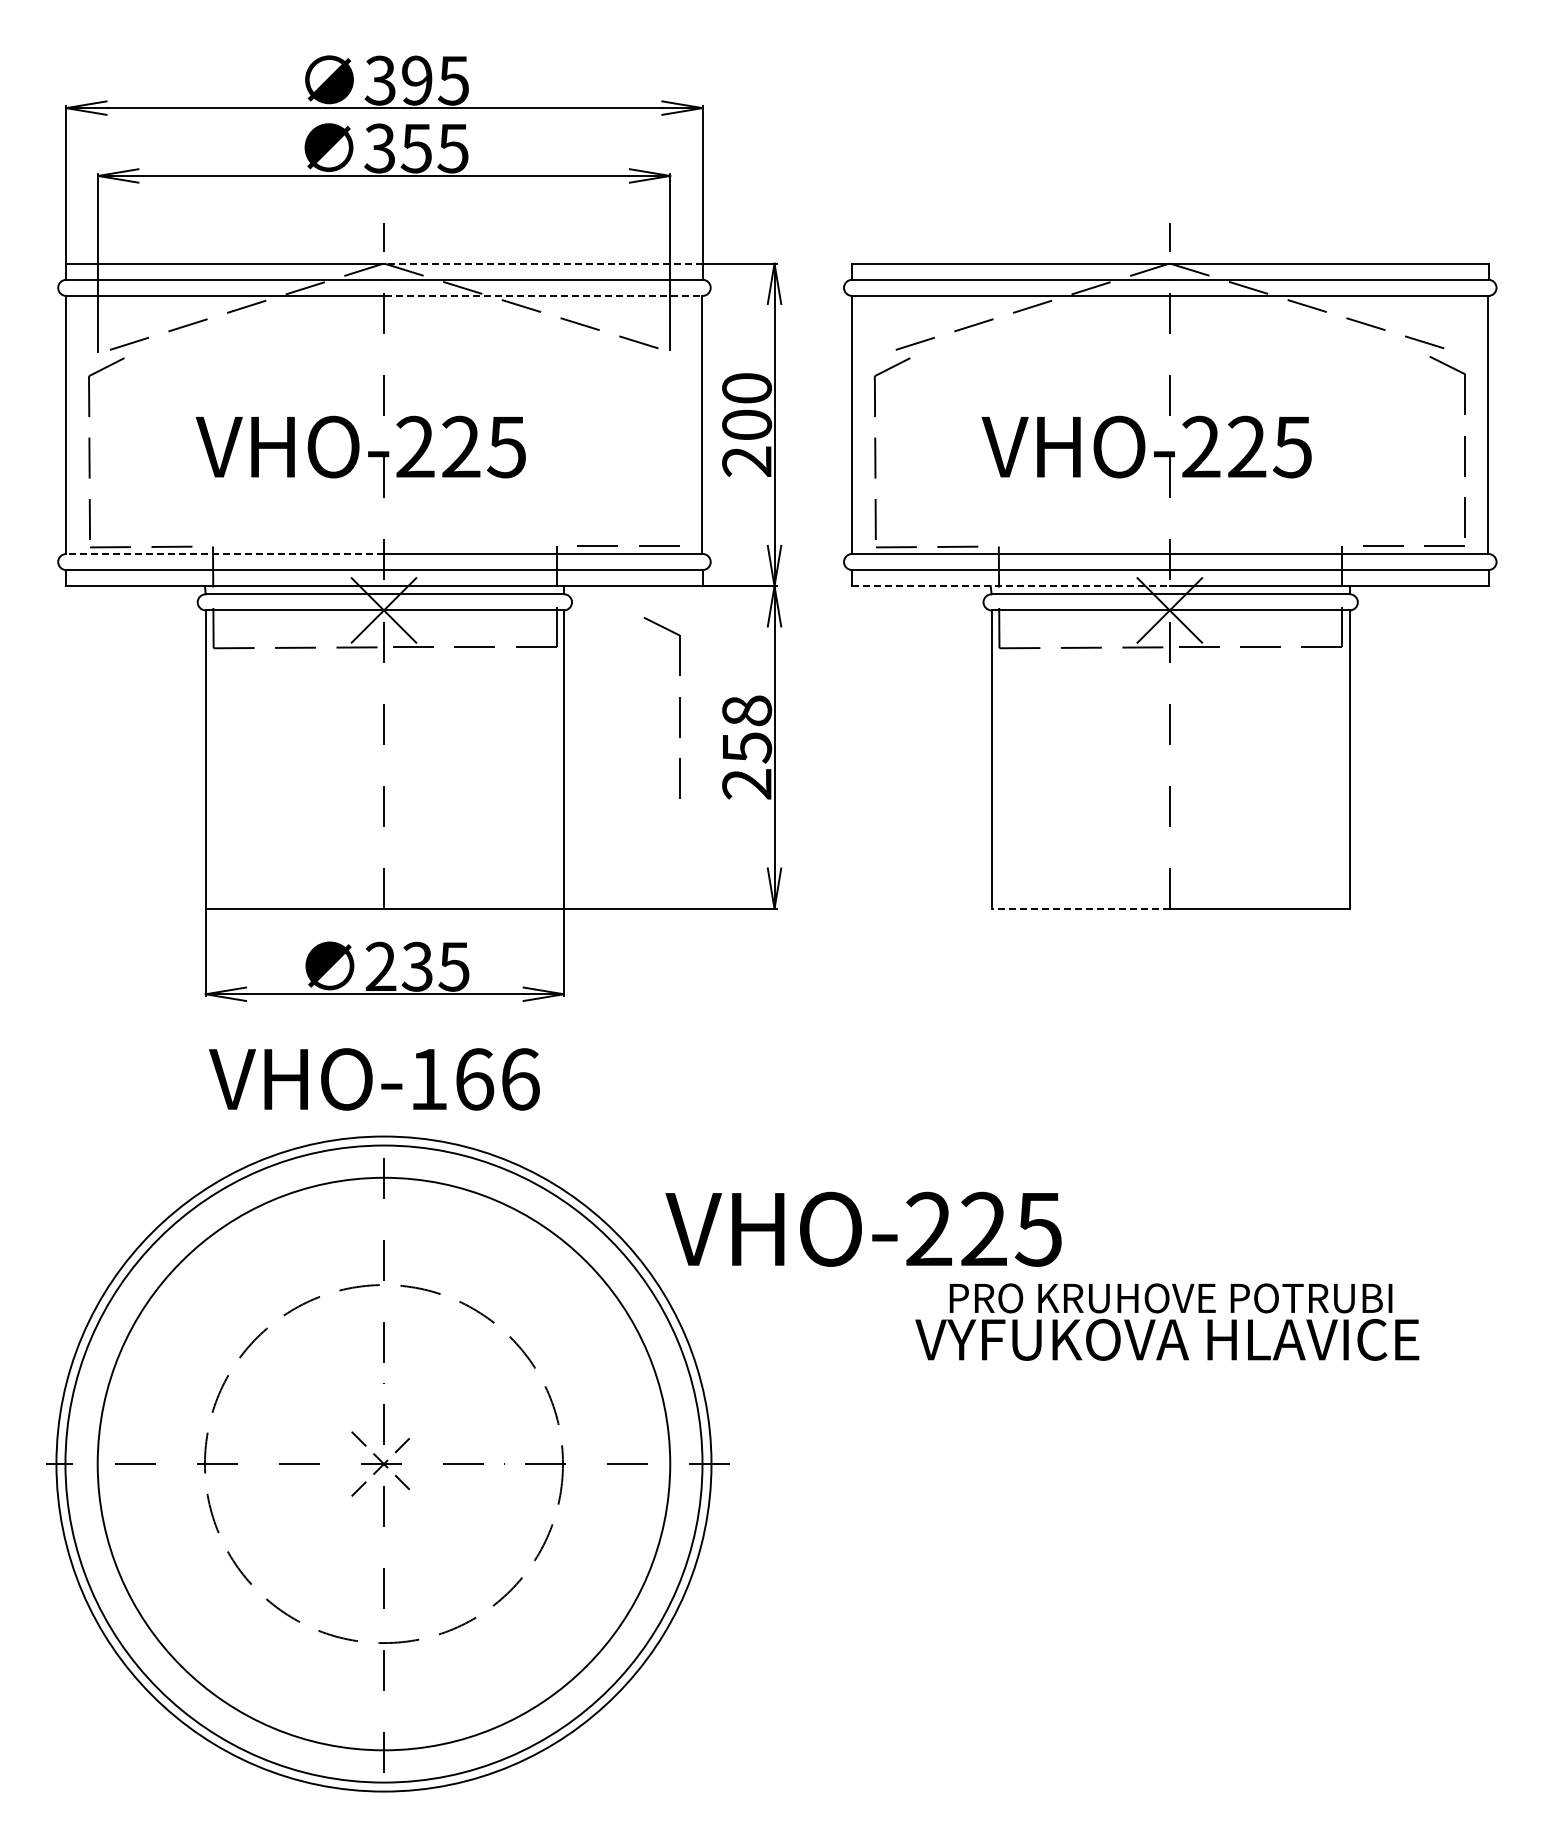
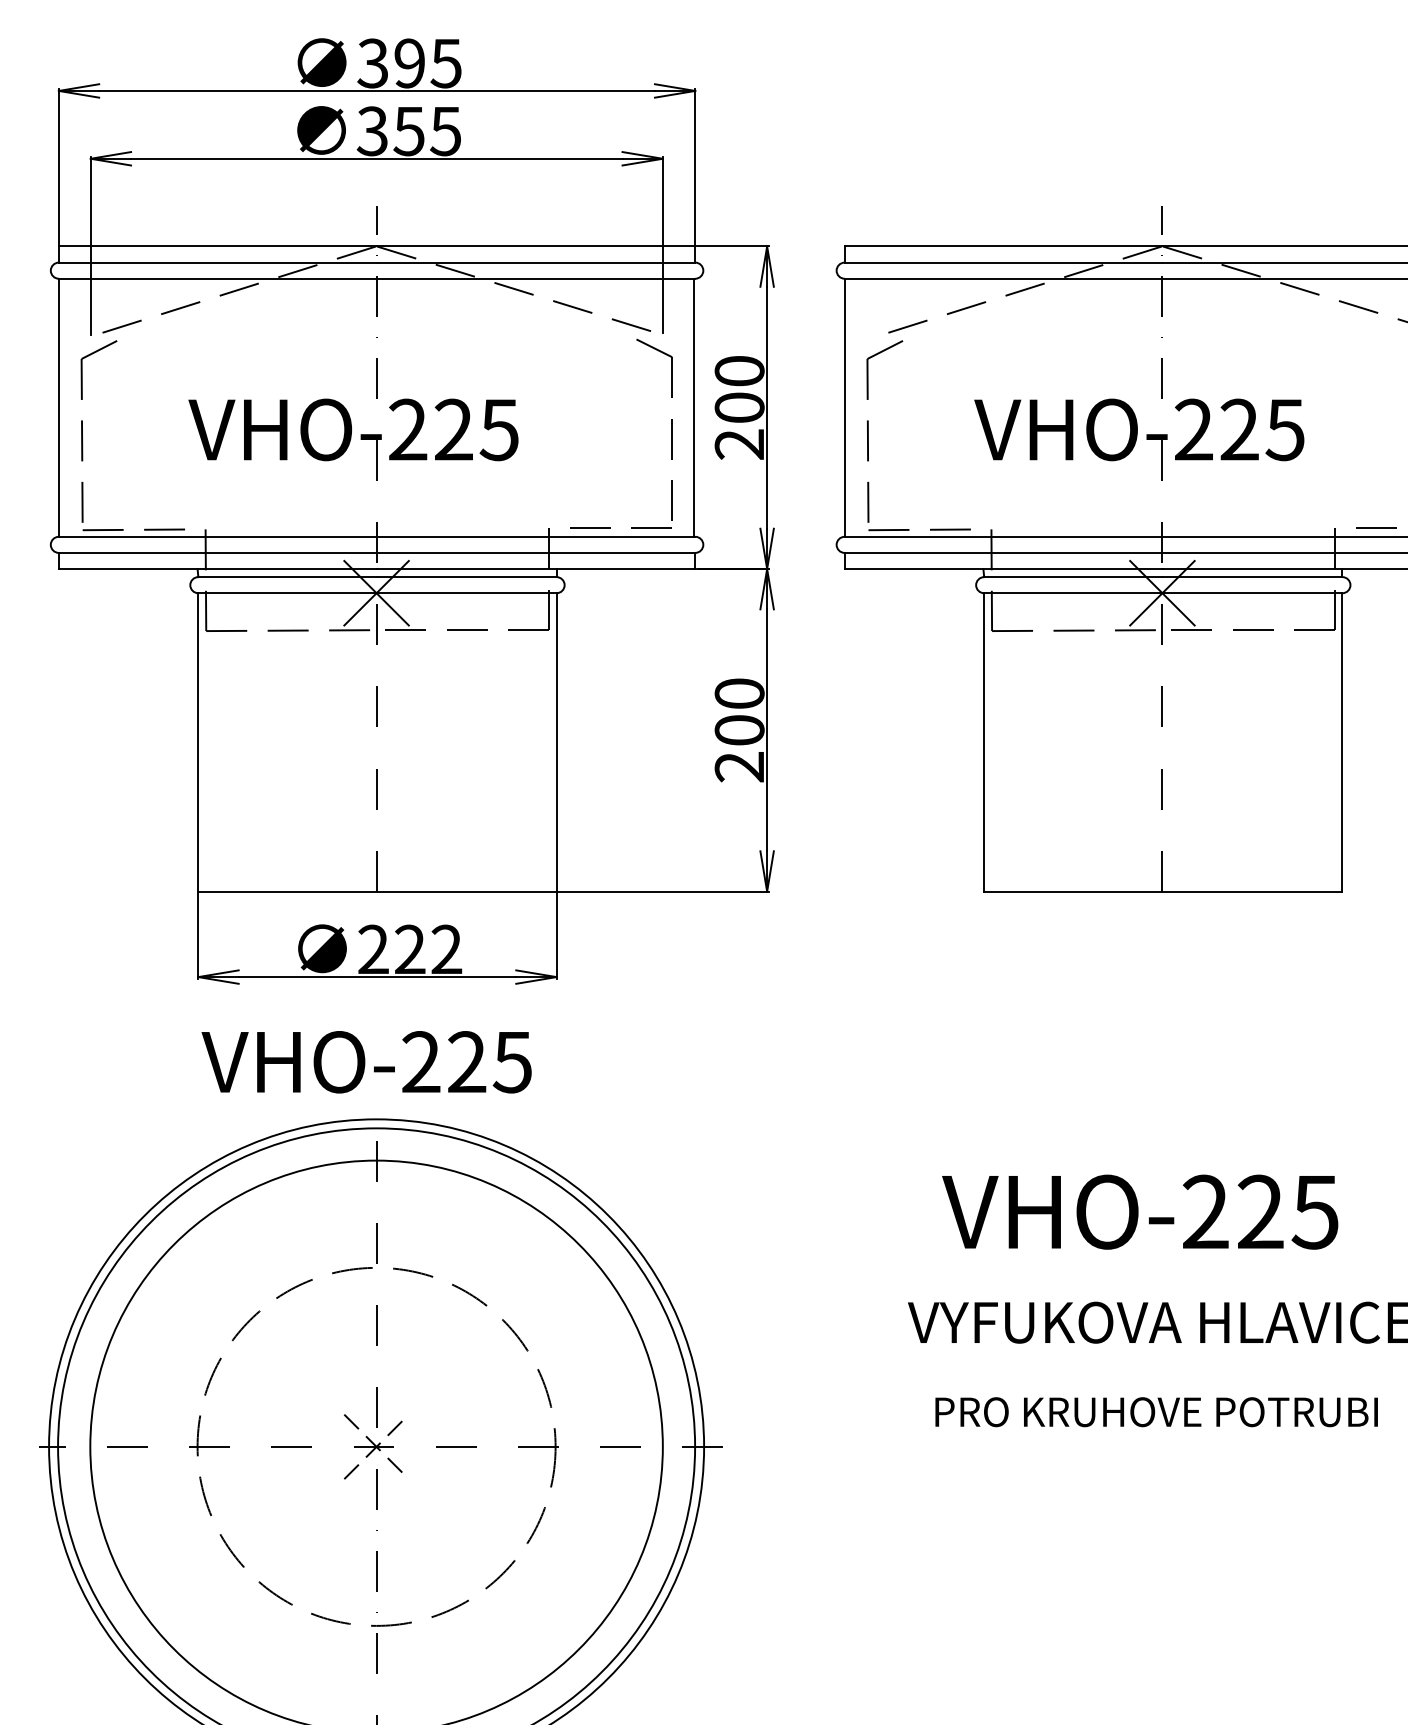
line: (543, 263) -> (536, 246), dashed -> solid
line: (543, 295) -> (536, 278), dashed -> solid
line: (225, 553) -> (218, 536), dashed -> solid
line: (1011, 586) -> (1004, 569), dashed -> solid
part: (679, 707) -> (672, 429), moved
text: (746, 729) -> (739, 712), 258 -> 200
line: (1080, 908) -> (1073, 891), dashed -> solid
text: (435, 966) -> (428, 949), 235 -> 222
text: (474, 1079) -> (467, 1062), VHO-166 -> VHO-225
text: (863, 1228) -> (1140, 1211), moved
text: (1170, 1298) -> (1156, 1412), moved

